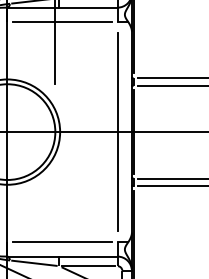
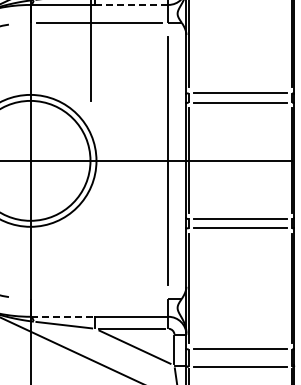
line: (88, 7) -> (131, 4), solid -> dashed
line: (62, 241) -> (99, 298), removed
line: (33, 256) -> (63, 316), solid -> dashed

